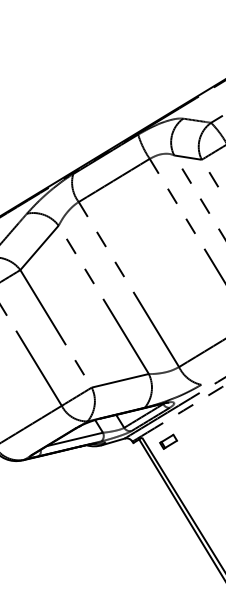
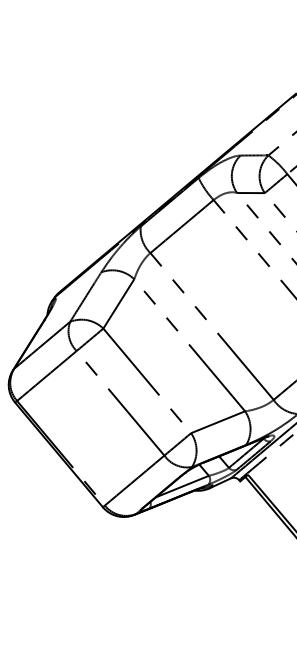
part: (168, 441) -> (274, 474), removed

